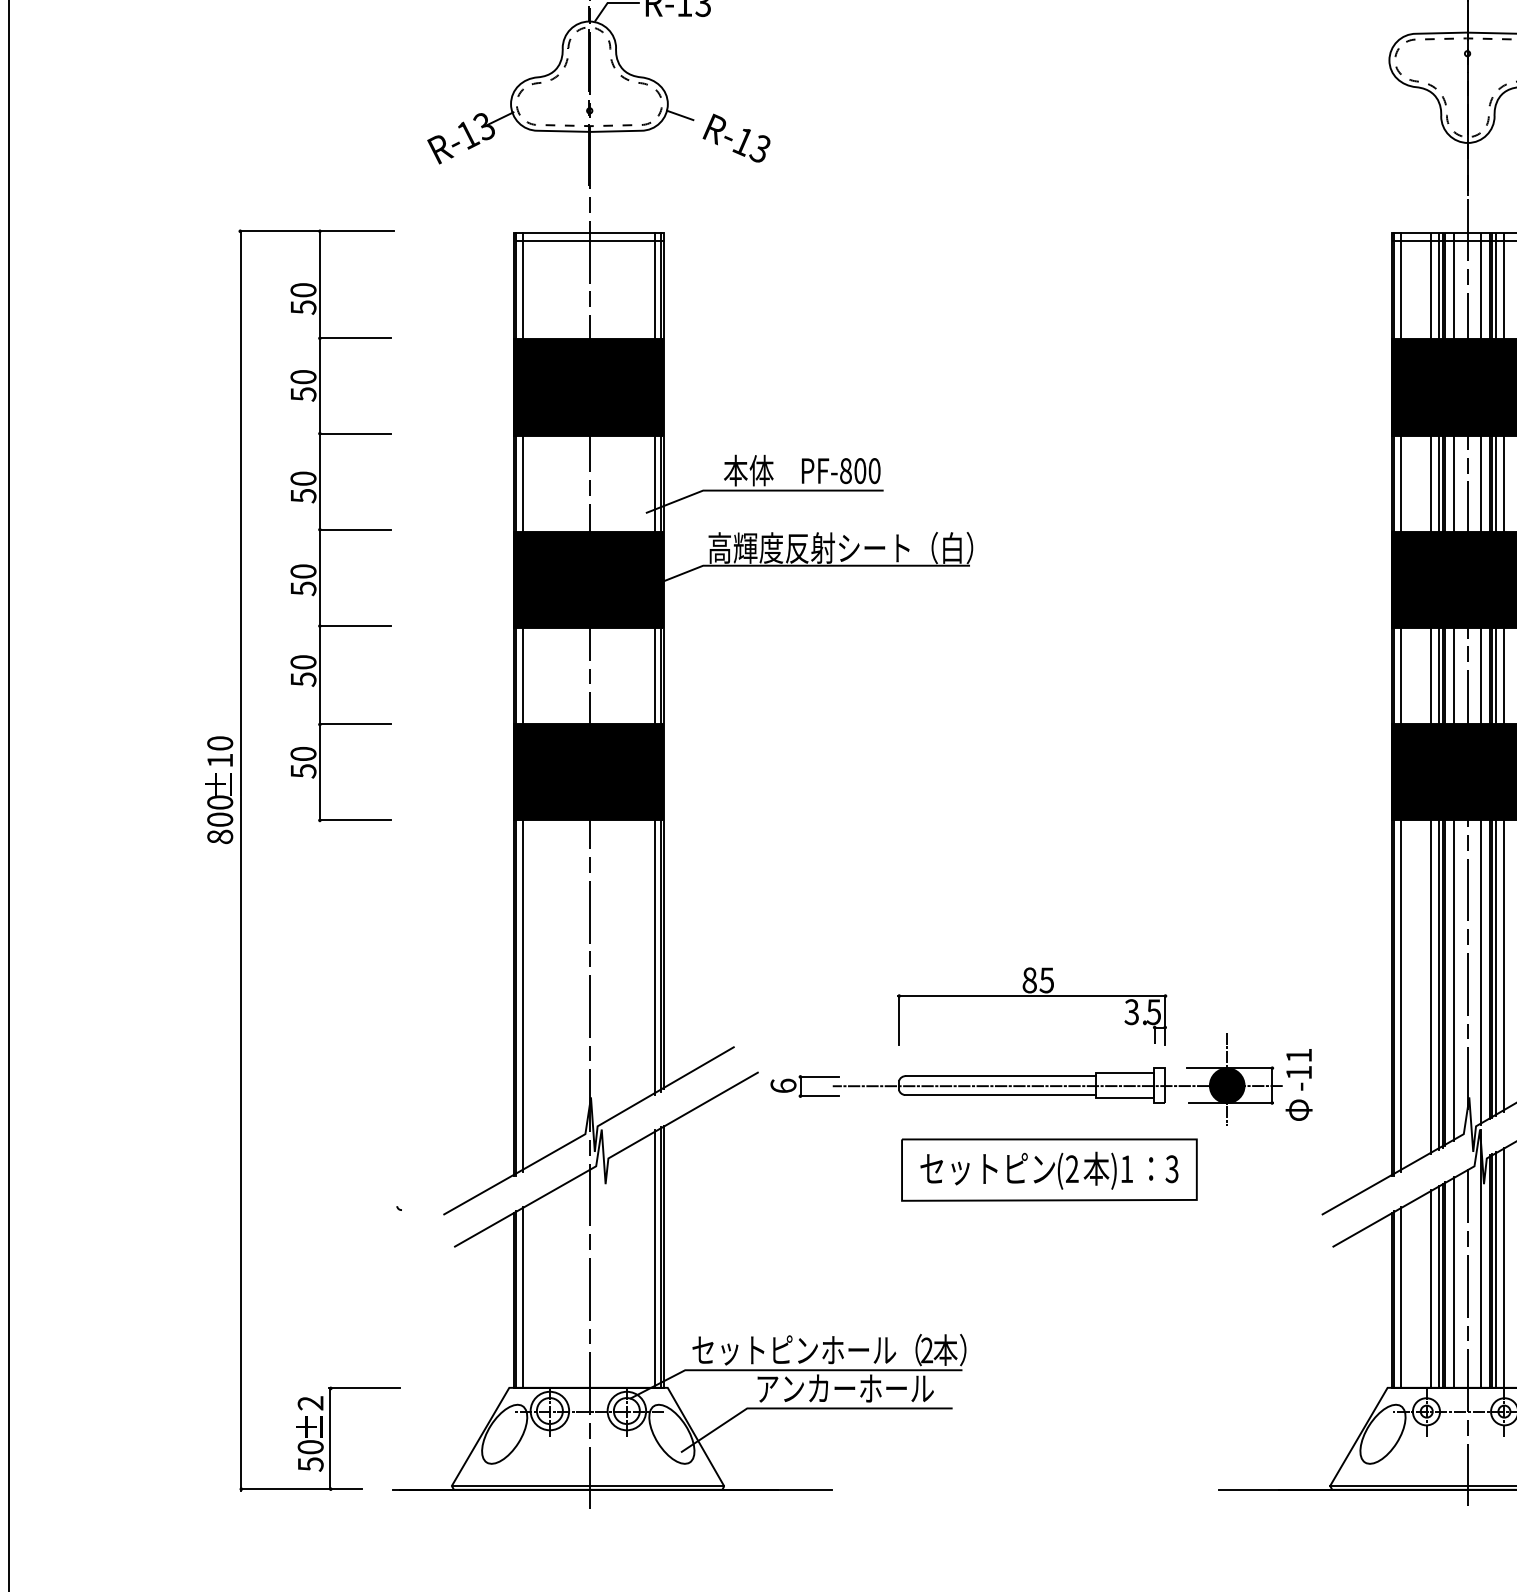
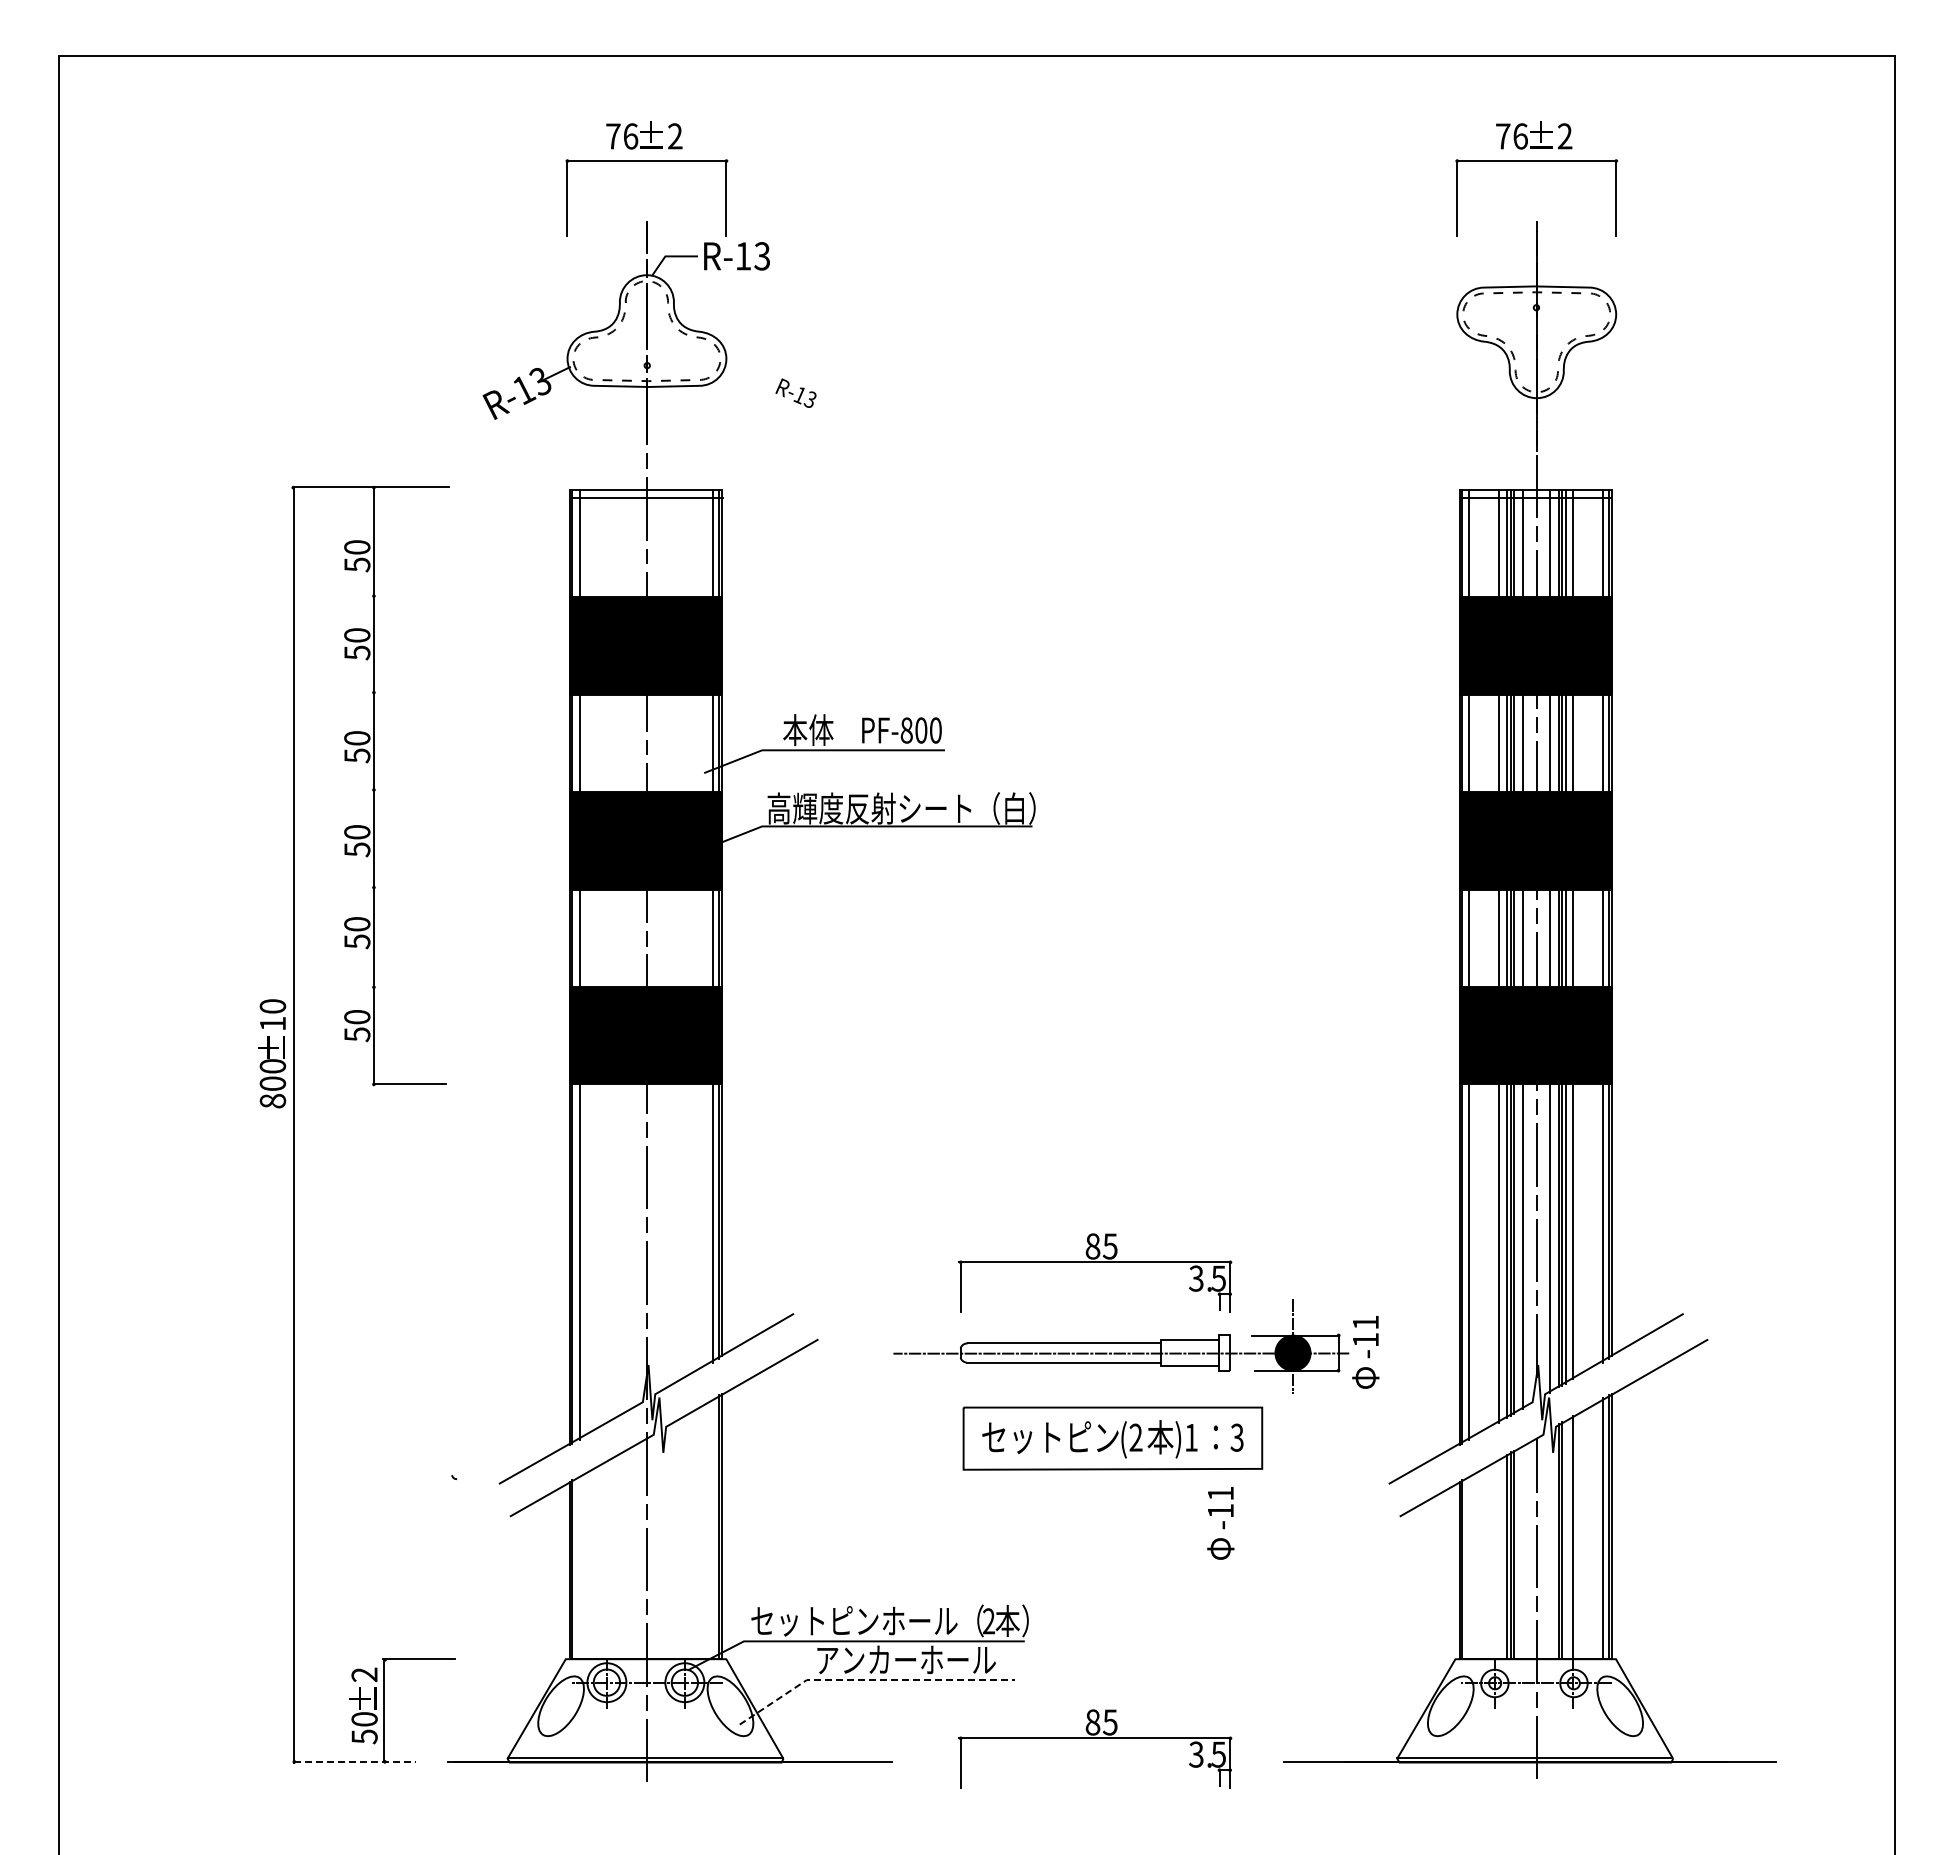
line: (679, 115) -> (738, 370), removed
part: (736, 137) -> (795, 392), size x0.6
line: (356, 337) -> (410, 595), removed
line: (356, 434) -> (410, 693), removed
line: (356, 530) -> (410, 790), removed
line: (356, 626) -> (410, 887), removed
line: (356, 724) -> (410, 987), removed
part: (805, 1086) -> (865, 1353), removed
part: (1155, 1253) -> (1220, 1523), added
line: (655, 1258) -> (713, 1528), removed
line: (1480, 1258) -> (1549, 1528), removed
line: (1496, 1269) -> (1565, 1539), removed
line: (1453, 1281) -> (1522, 1551), removed
line: (1431, 1288) -> (1499, 1558), removed
line: (522, 1297) -> (579, 1567), removed
line: (1401, 1297) -> (1469, 1567), removed
line: (810, 1408) -> (870, 1680), solid -> dashed
part: (1032, 1466) -> (1095, 1738), added
line: (301, 1488) -> (355, 1761), solid -> dashed

